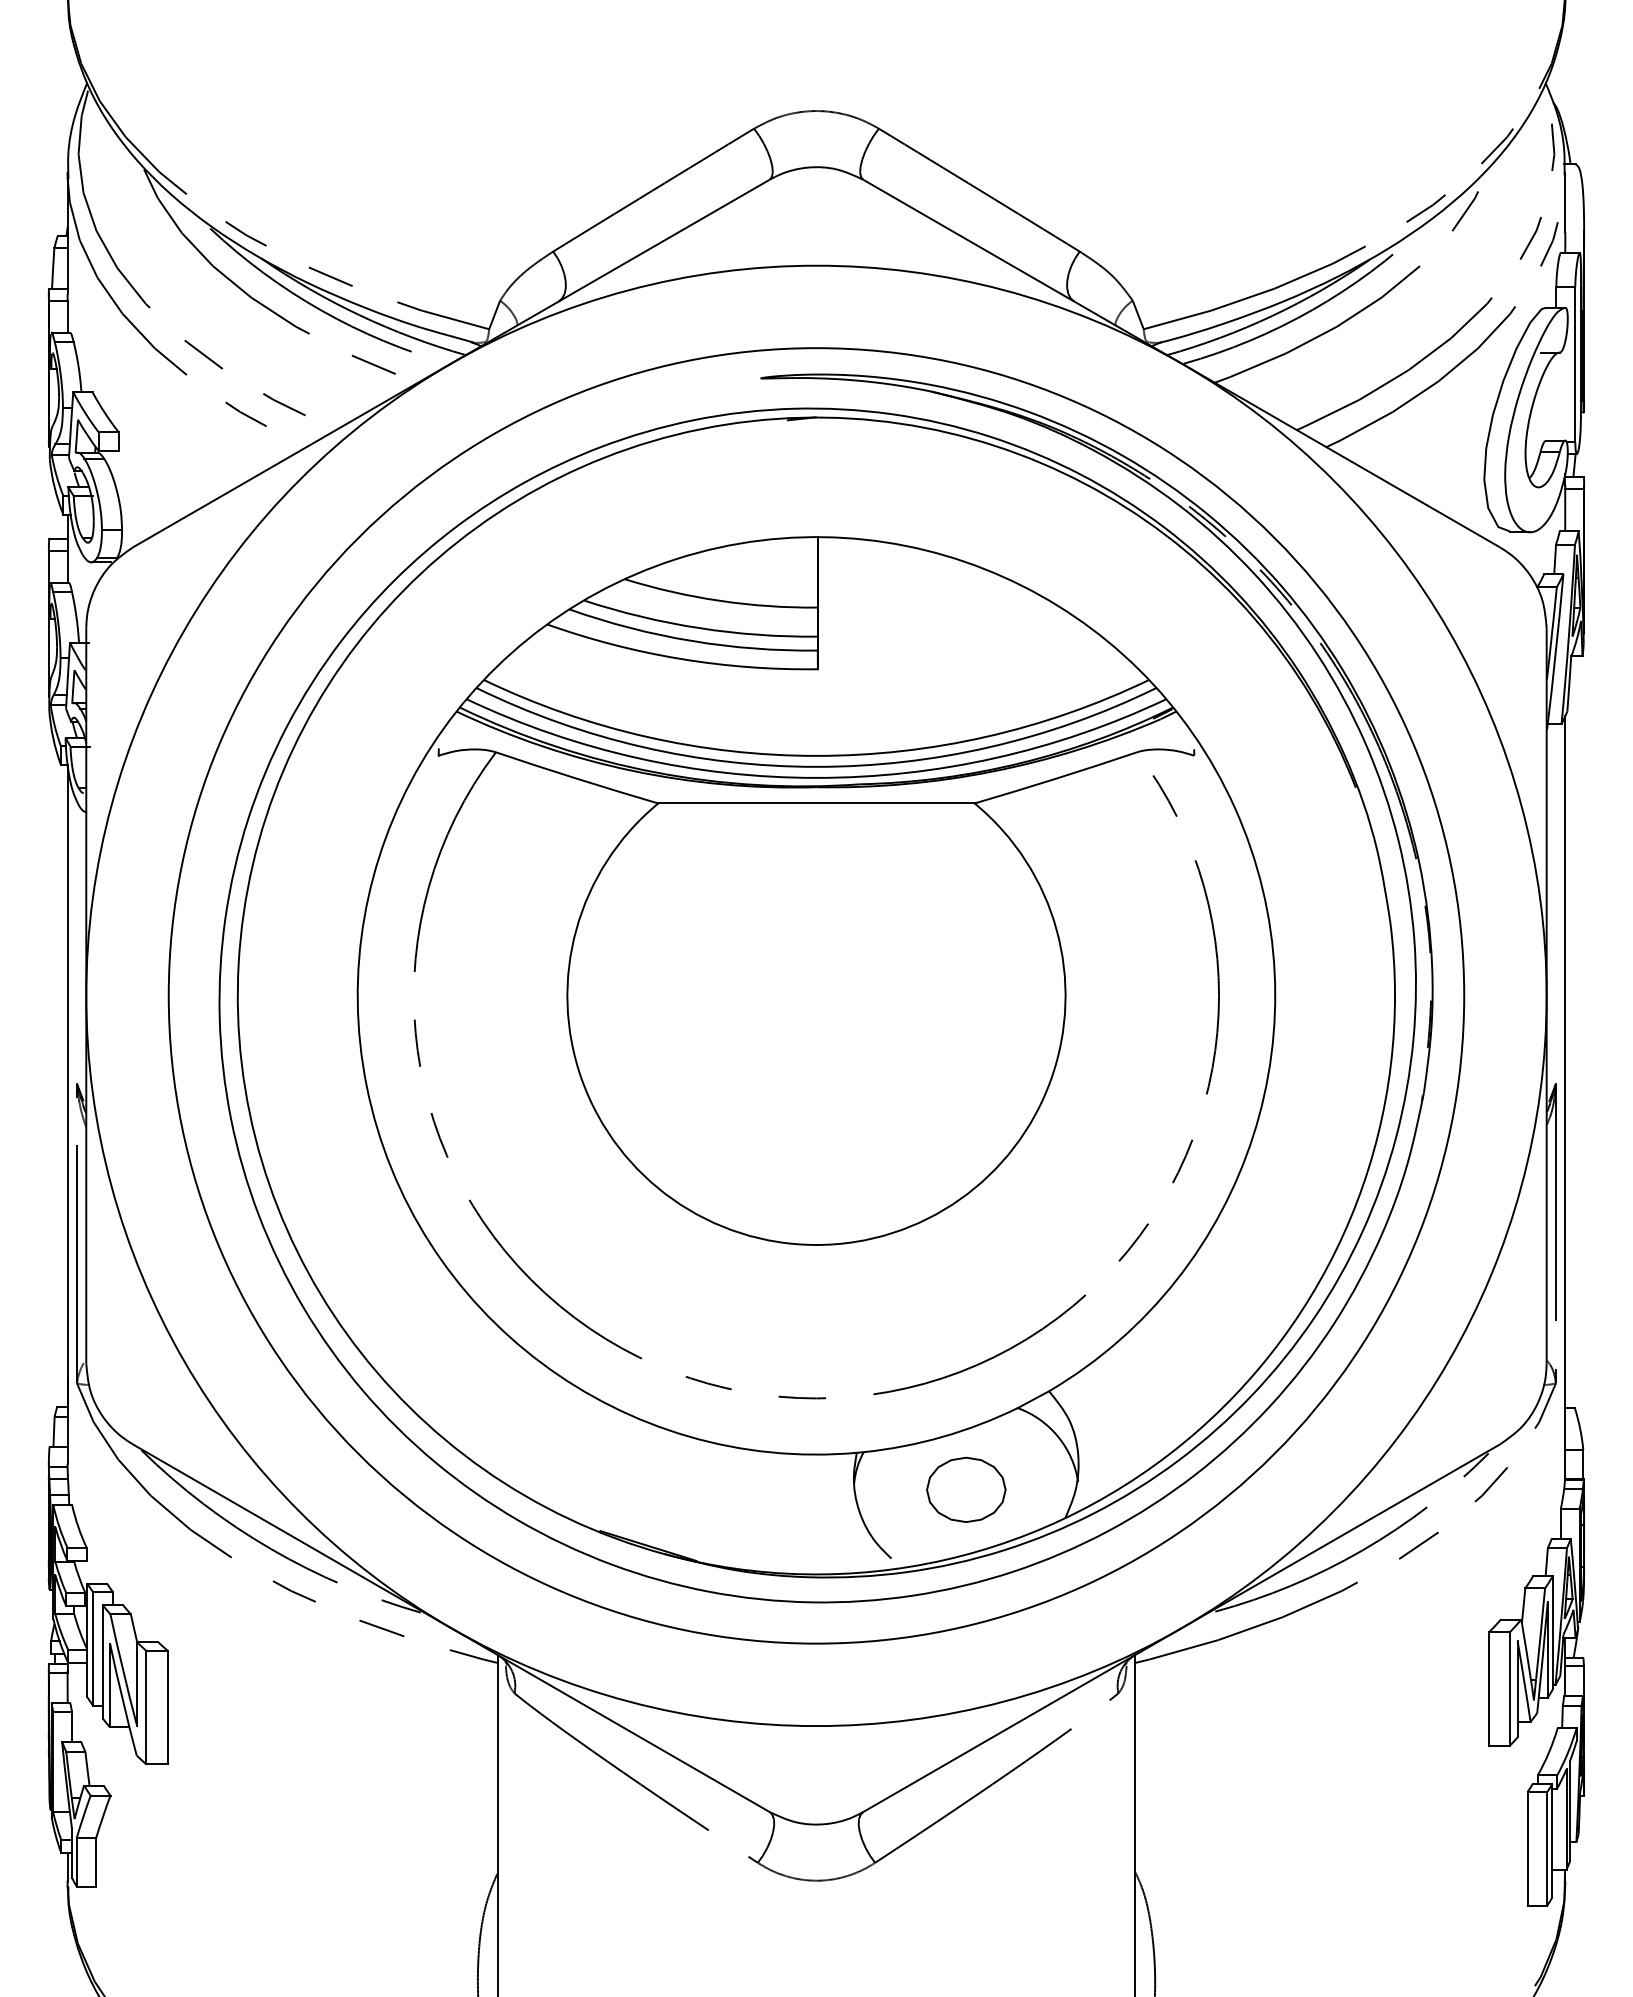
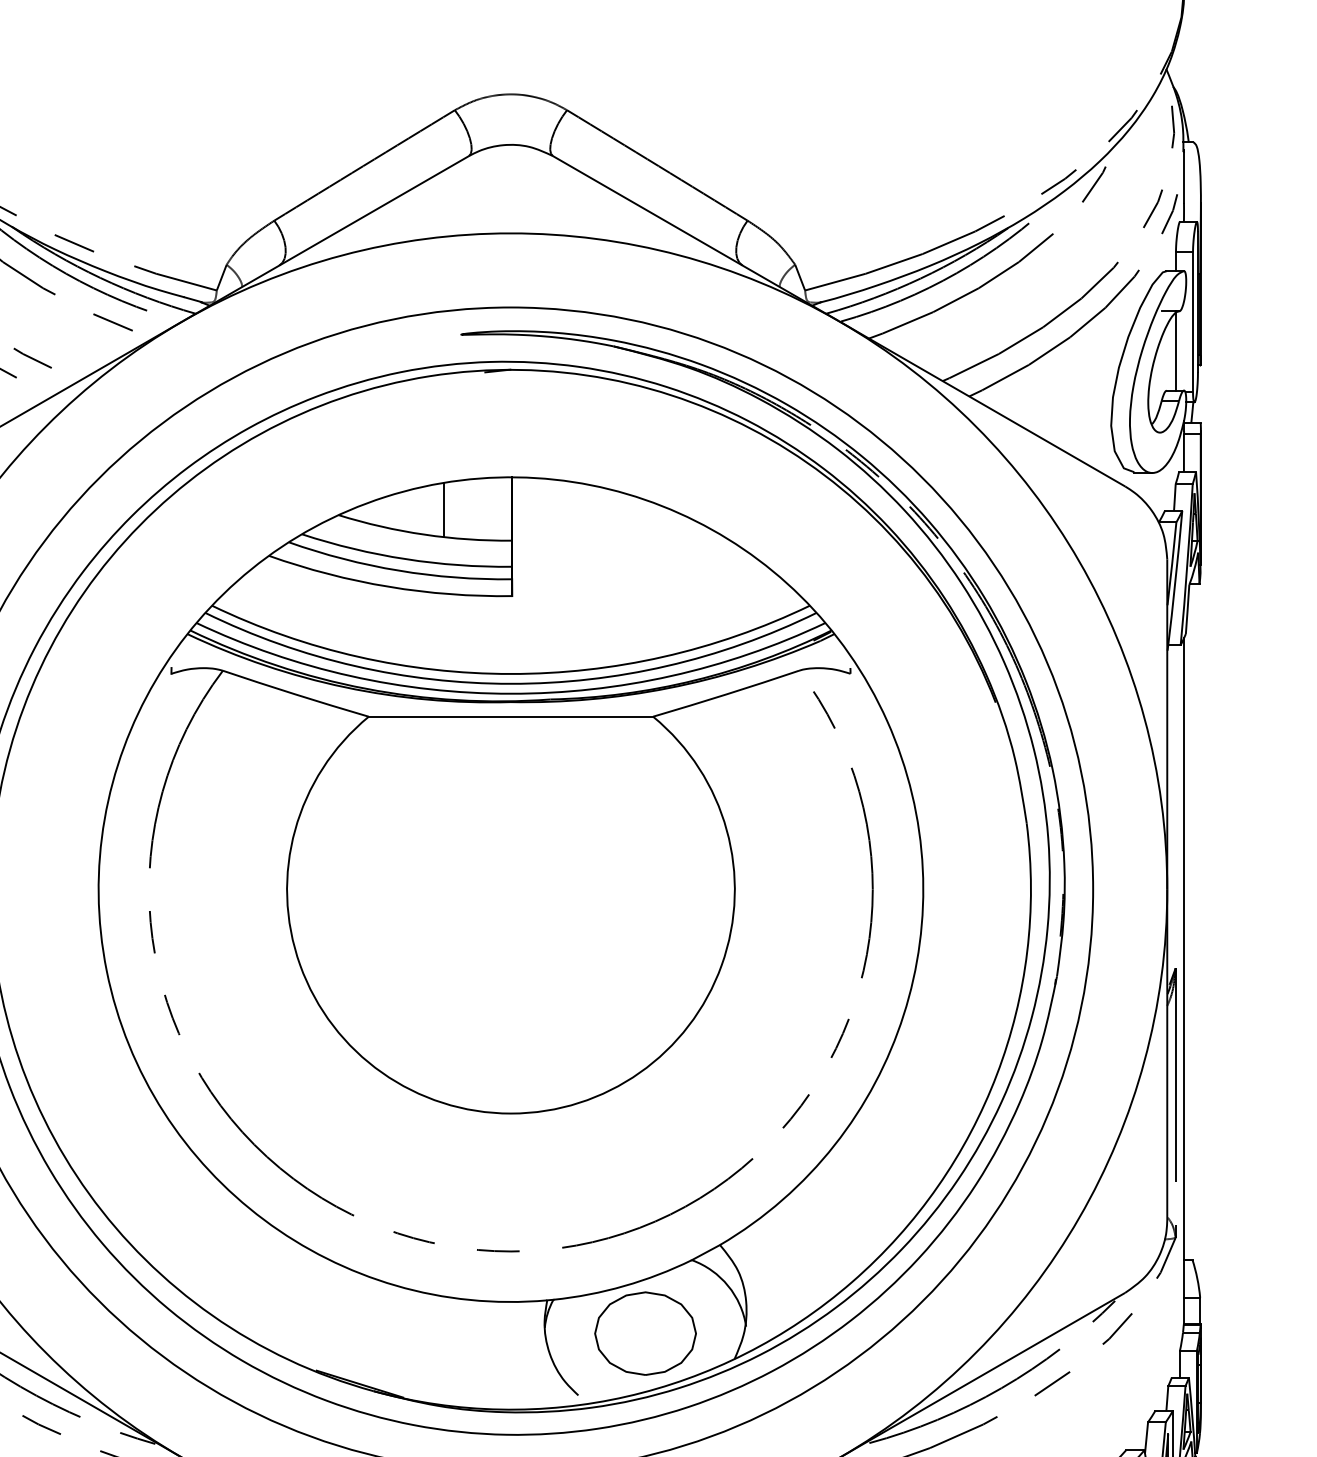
line: (1556, 396) -> (1176, 350), added
line: (741, 573) -> (443, 510), added
part: (966, 1489) -> (645, 1333), size x1.43

